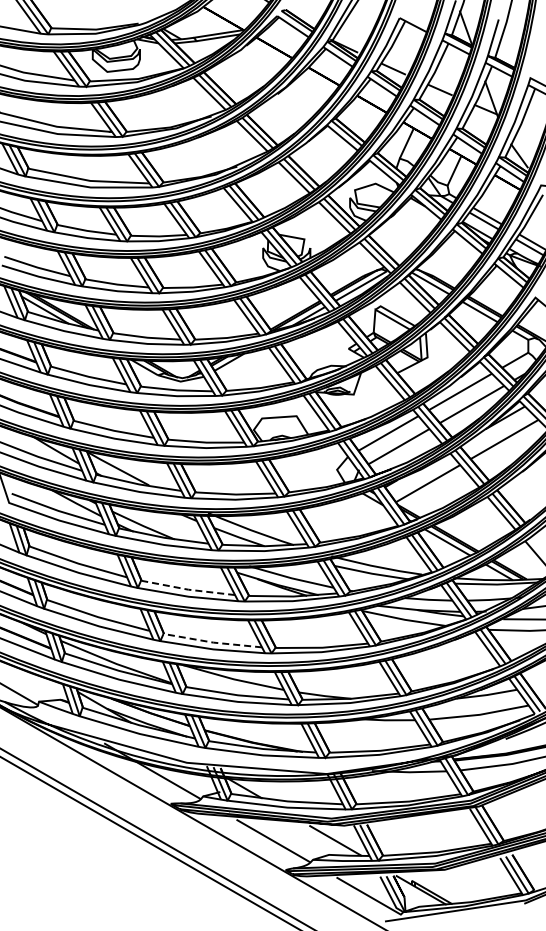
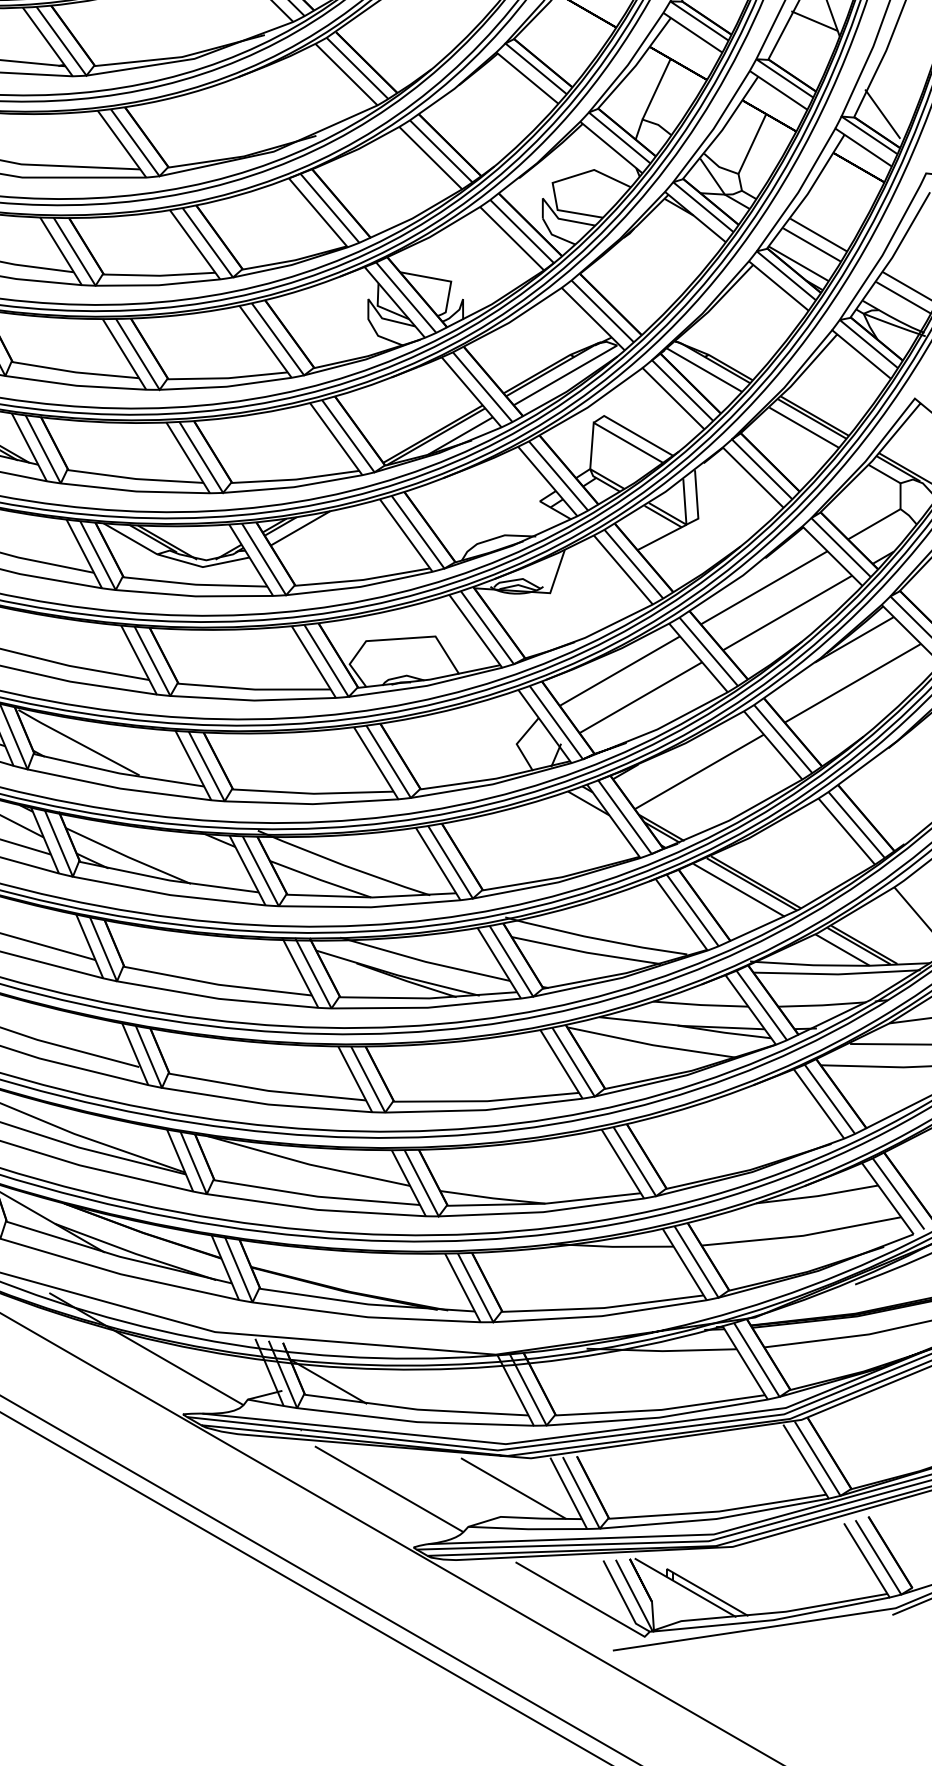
line: (187, 589) -> (216, 984), dashed -> solid
line: (212, 642) -> (266, 1090), dashed -> solid

